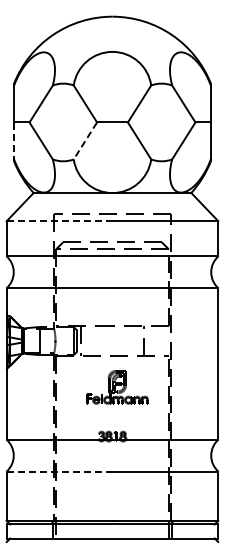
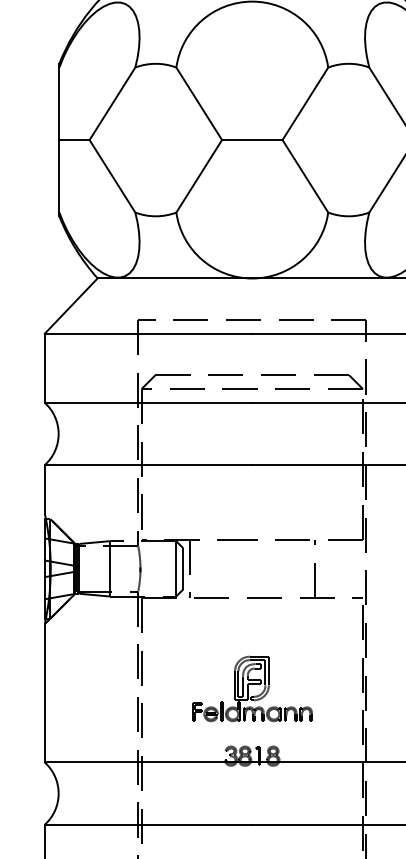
line: (14, 141) -> (60, 177), dashed -> solid
line: (85, 141) -> (199, 177), dashed -> solid
line: (59, 221) -> (148, 334), dashed -> solid
part: (117, 387) -> (252, 689), moved
line: (59, 471) -> (148, 824), dashed -> solid

